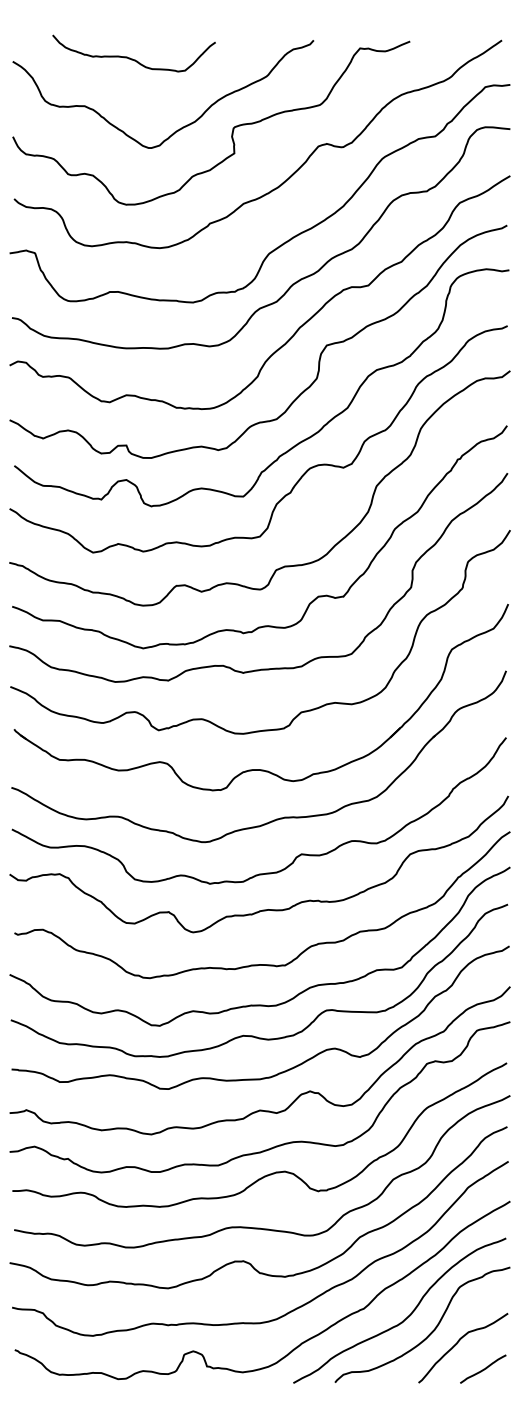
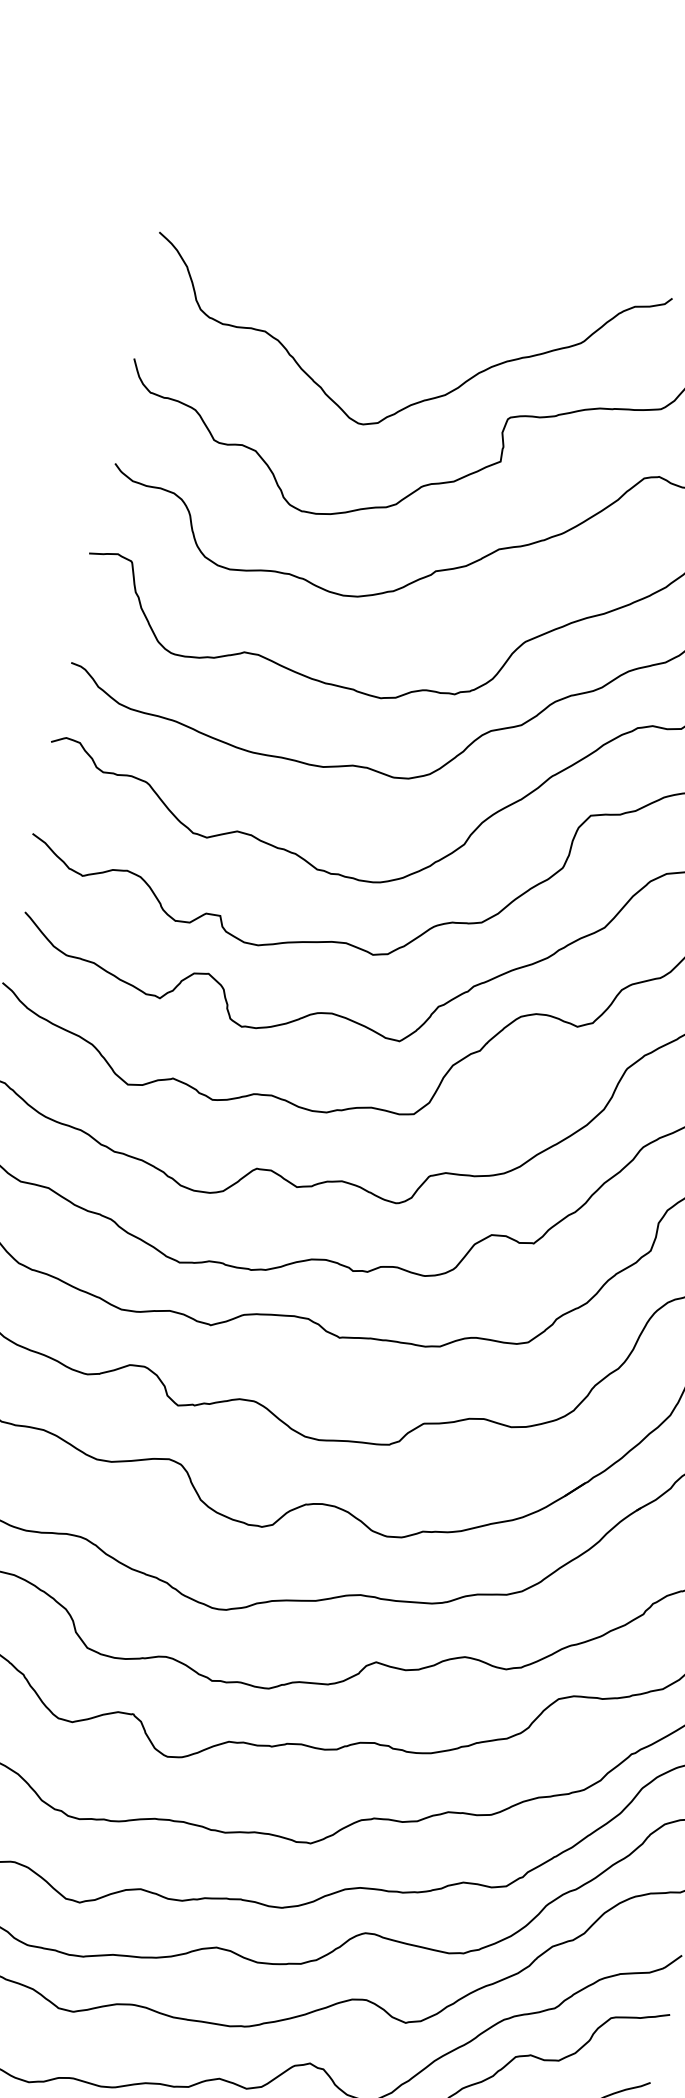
curve: (130, 57) -> (358, 265), removed

